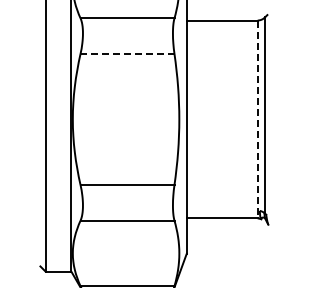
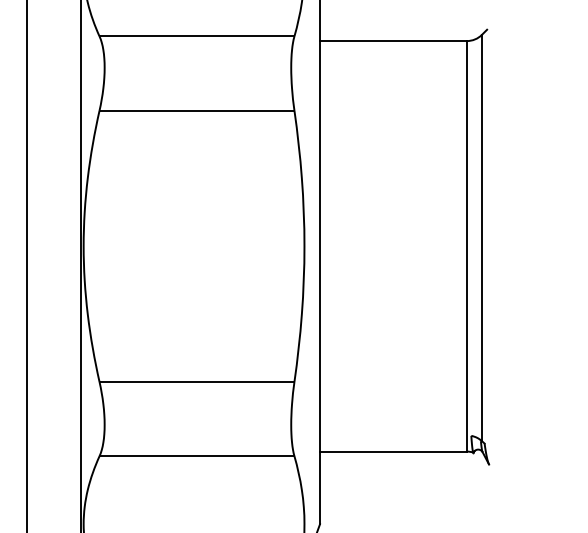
line: (127, 54) -> (196, 111), dashed -> solid
line: (257, 119) -> (466, 246), dashed -> solid

